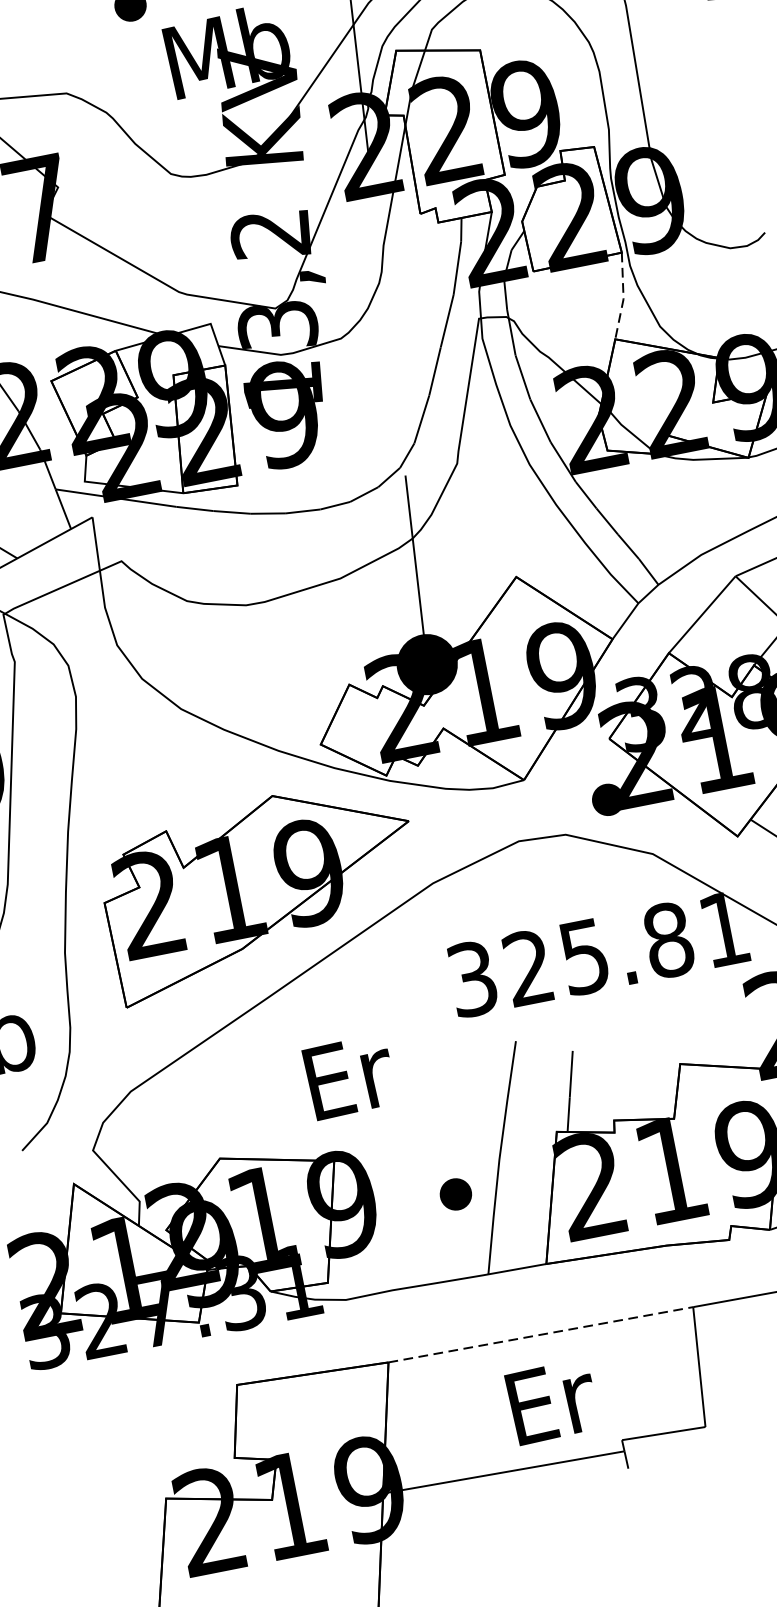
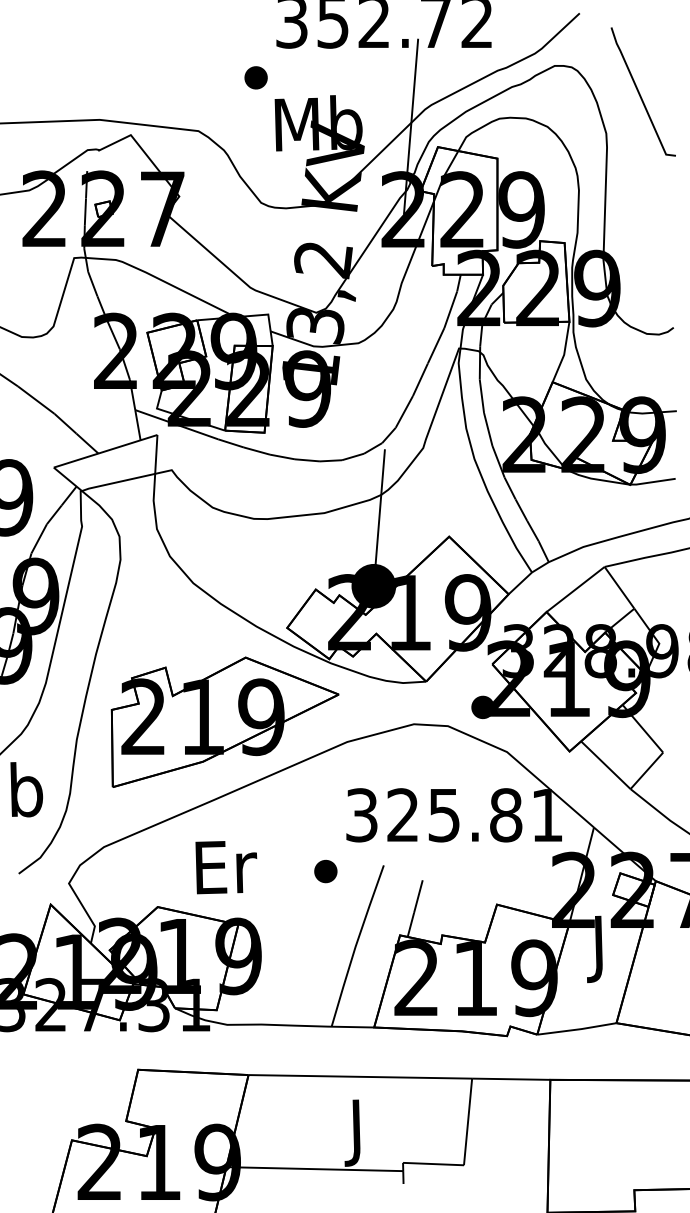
line: (623, 297) -> (564, 353), dashed -> solid
text: (350, 1076) -> (226, 867), moved
part: (455, 1194) -> (325, 871), moved
line: (540, 1334) -> (360, 1076), dashed -> solid
text: (554, 1410) -> (359, 1132), Er -> J

